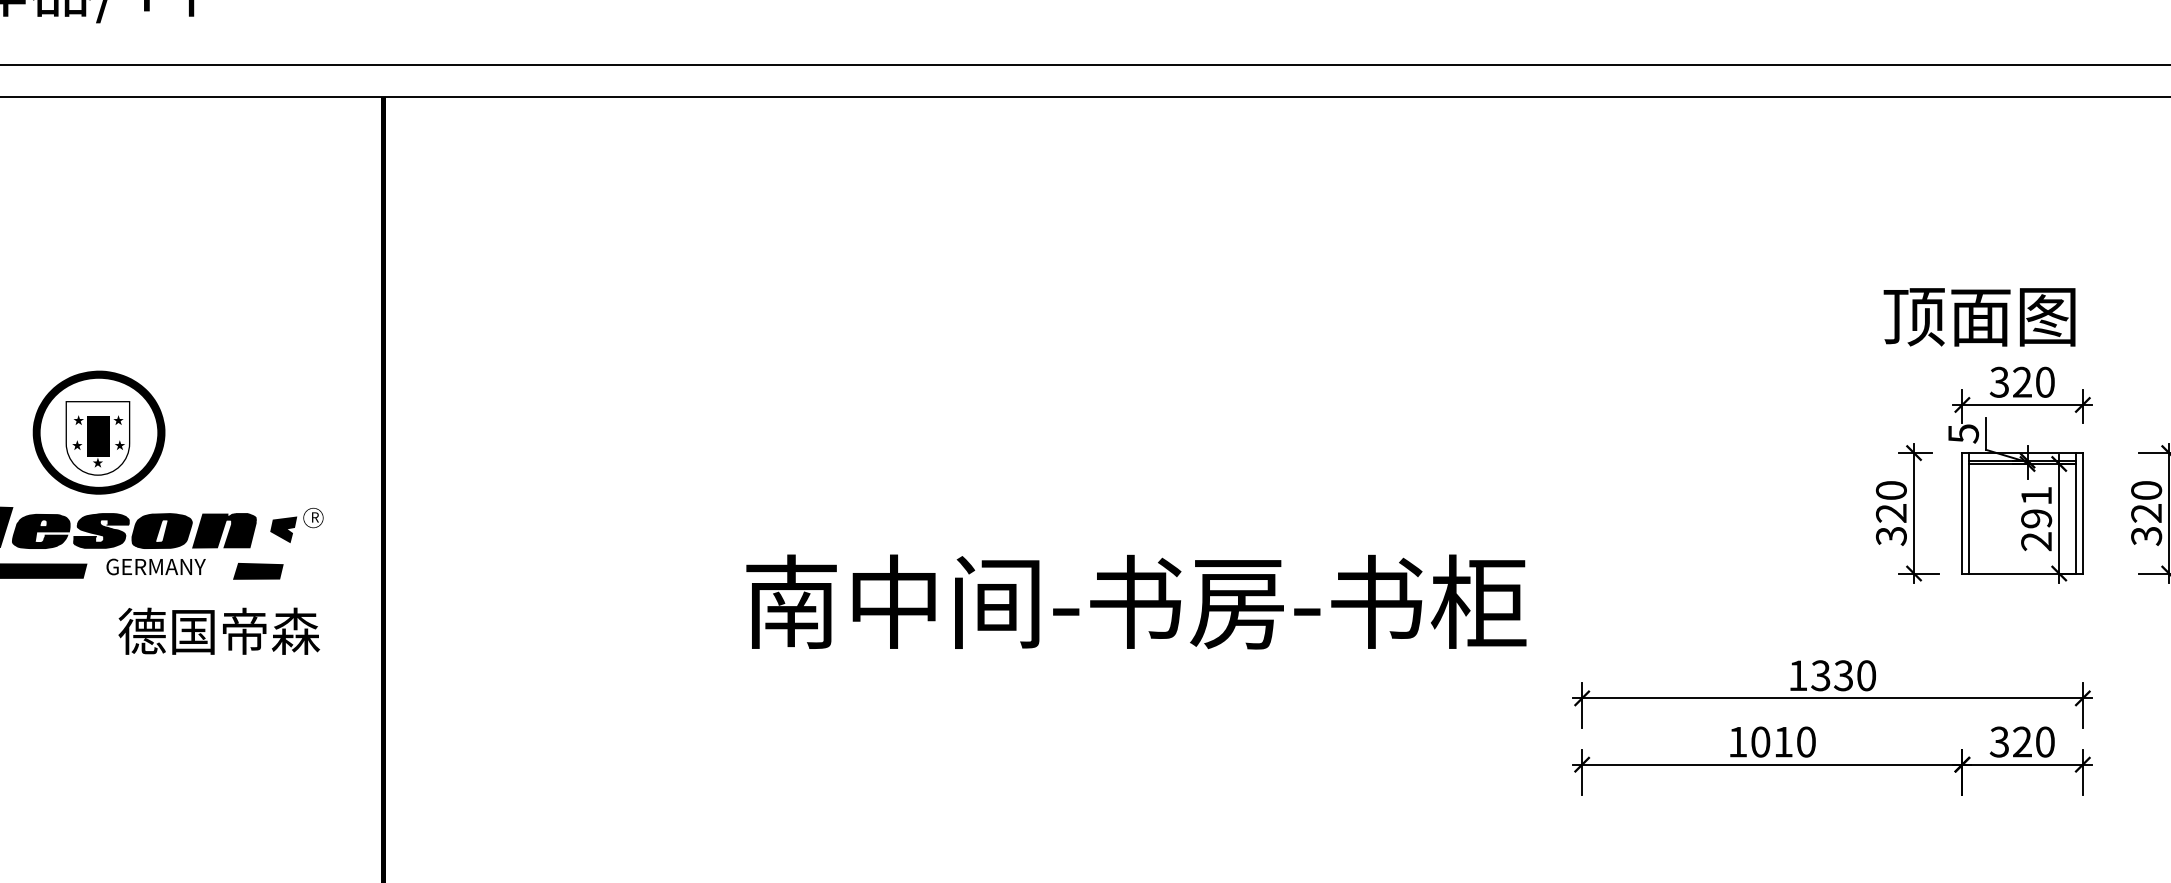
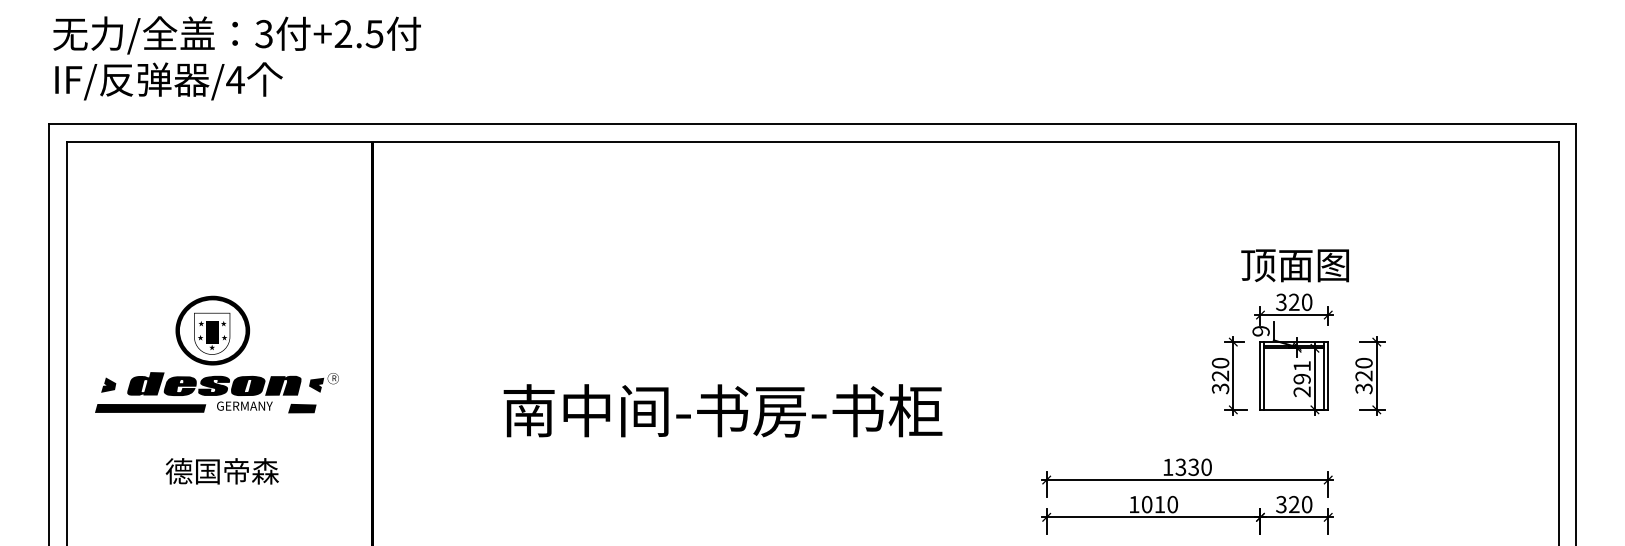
text: (1978, 316) -> (1294, 265), moved
text: (1962, 434) -> (1260, 331), 5 -> 9
text: (1135, 601) -> (722, 410), moved
text: (217, 631) -> (221, 471), moved

